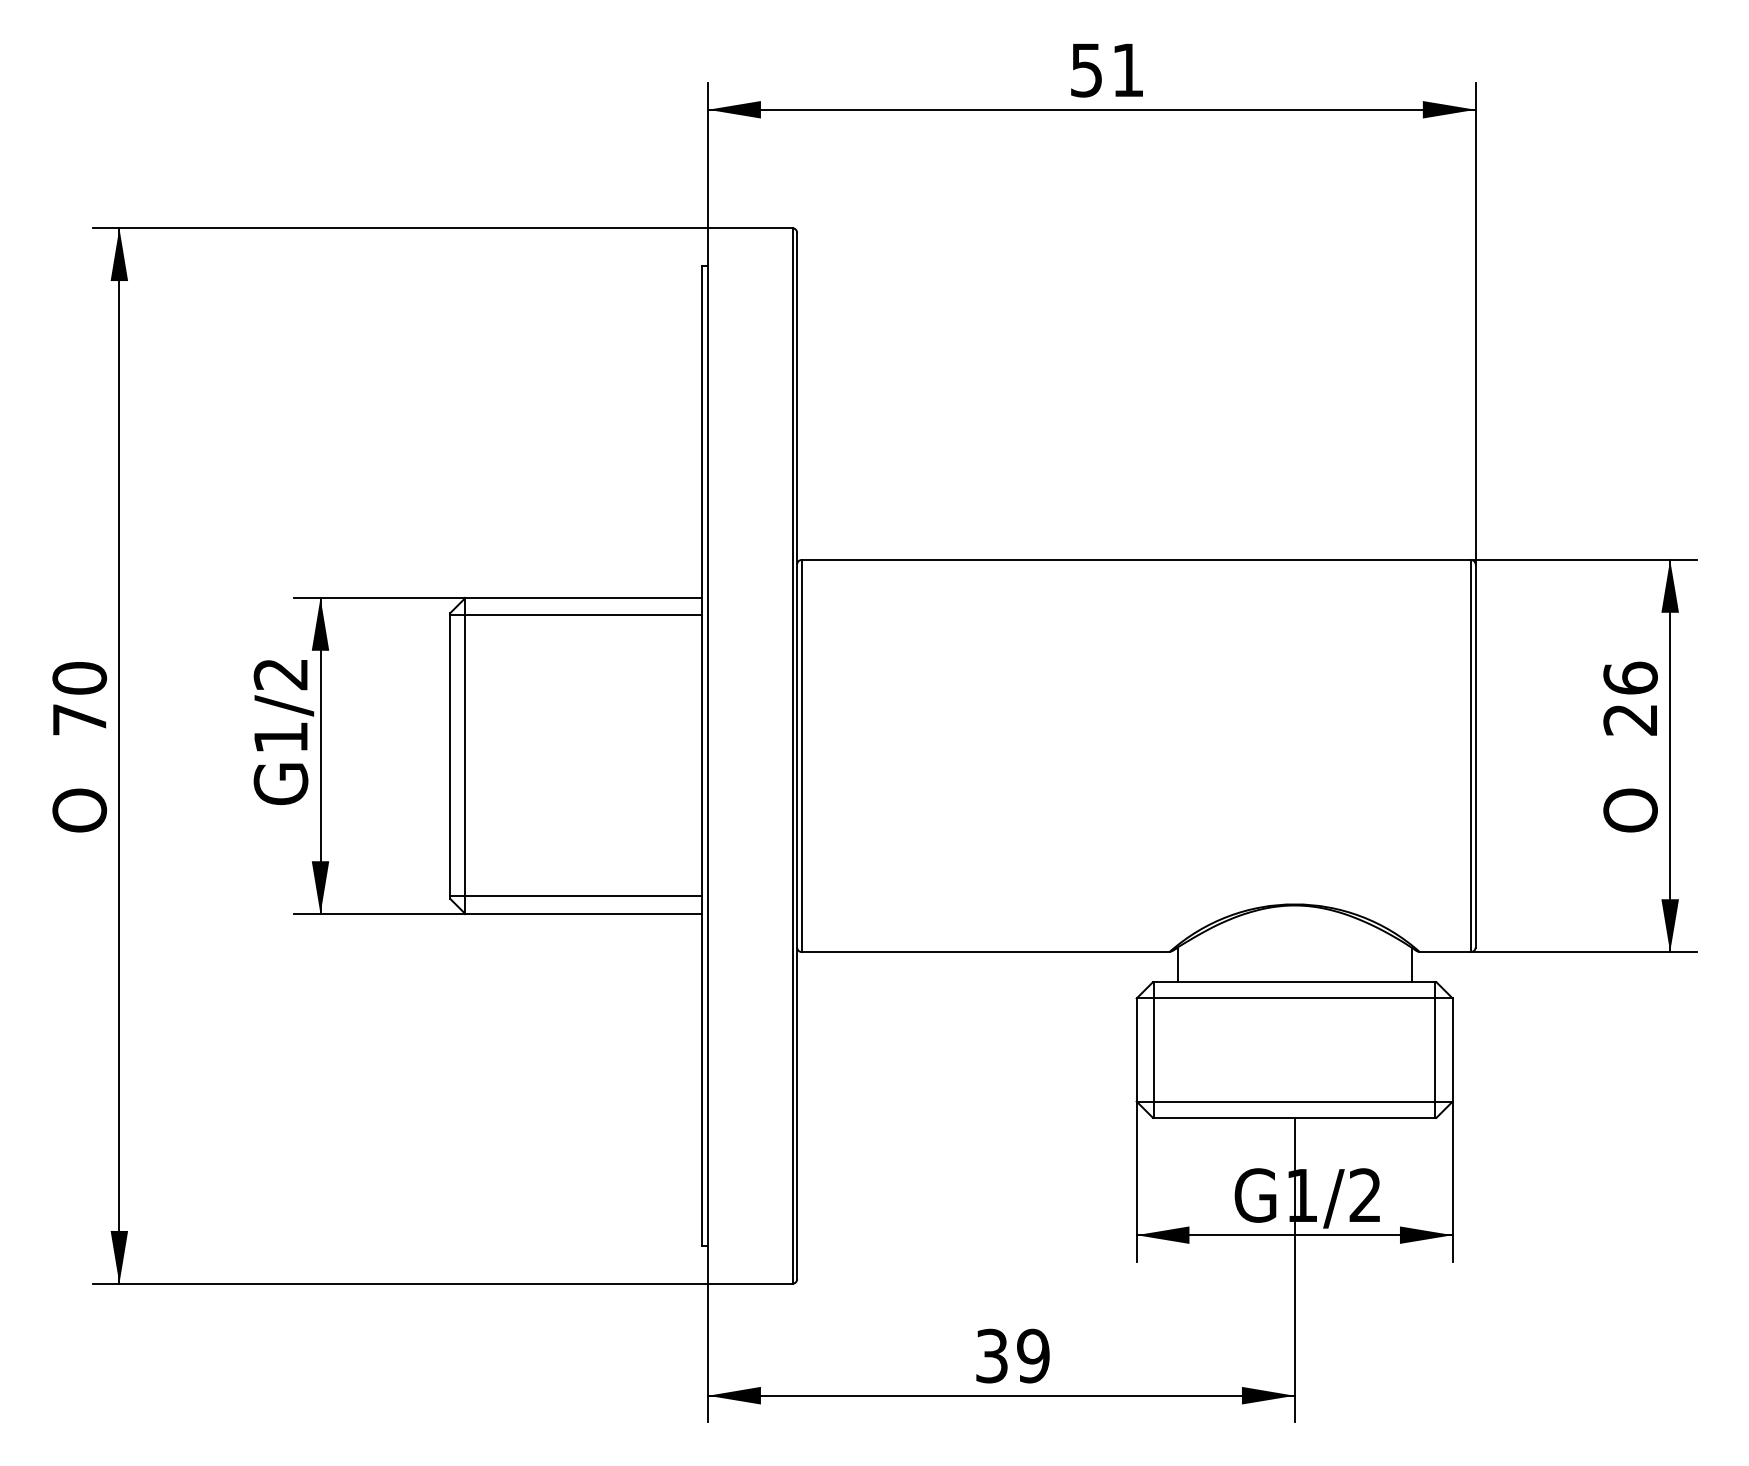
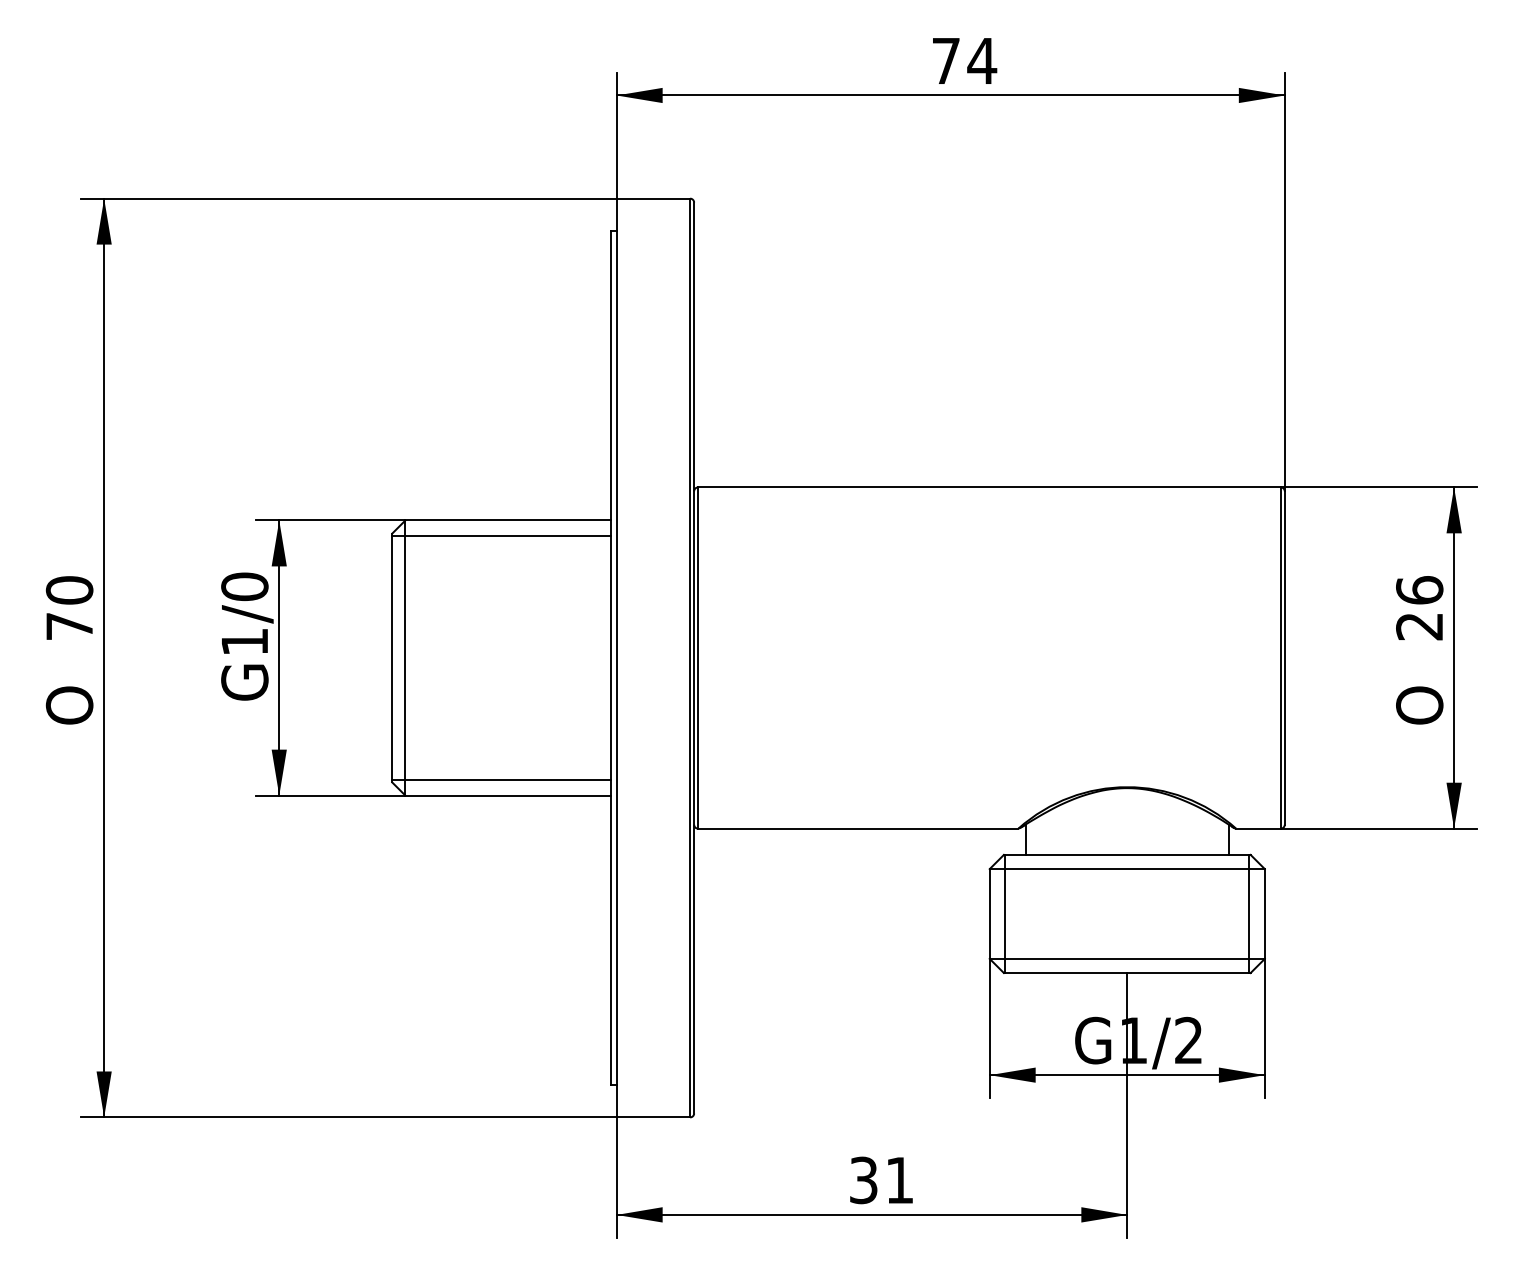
text: (1108, 70) -> (965, 61), 51 -> 74
text: (280, 673) -> (244, 586), G1/2 -> G1/0
text: (1033, 1355) -> (899, 1179), 39 -> 31

